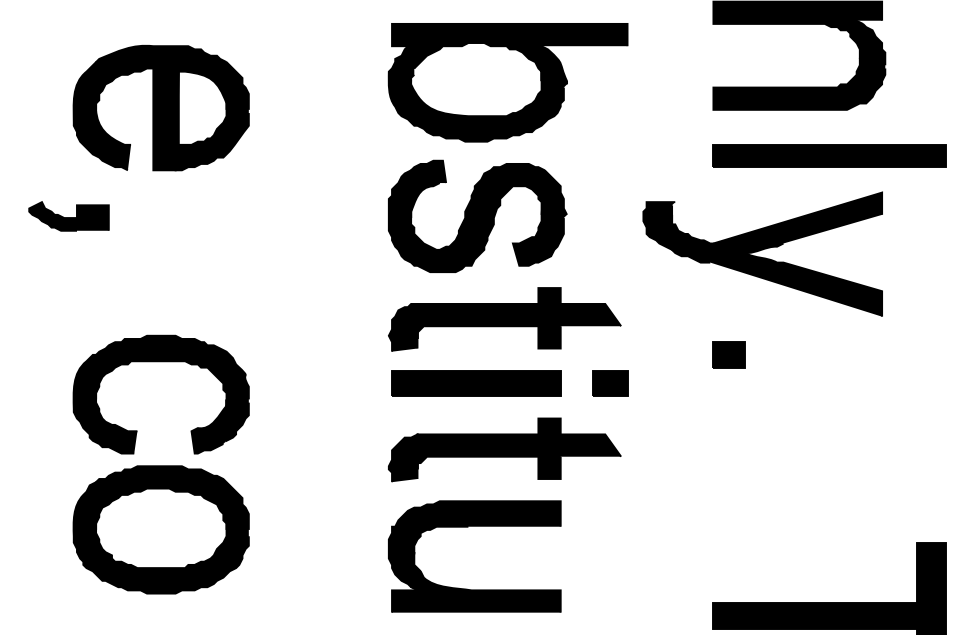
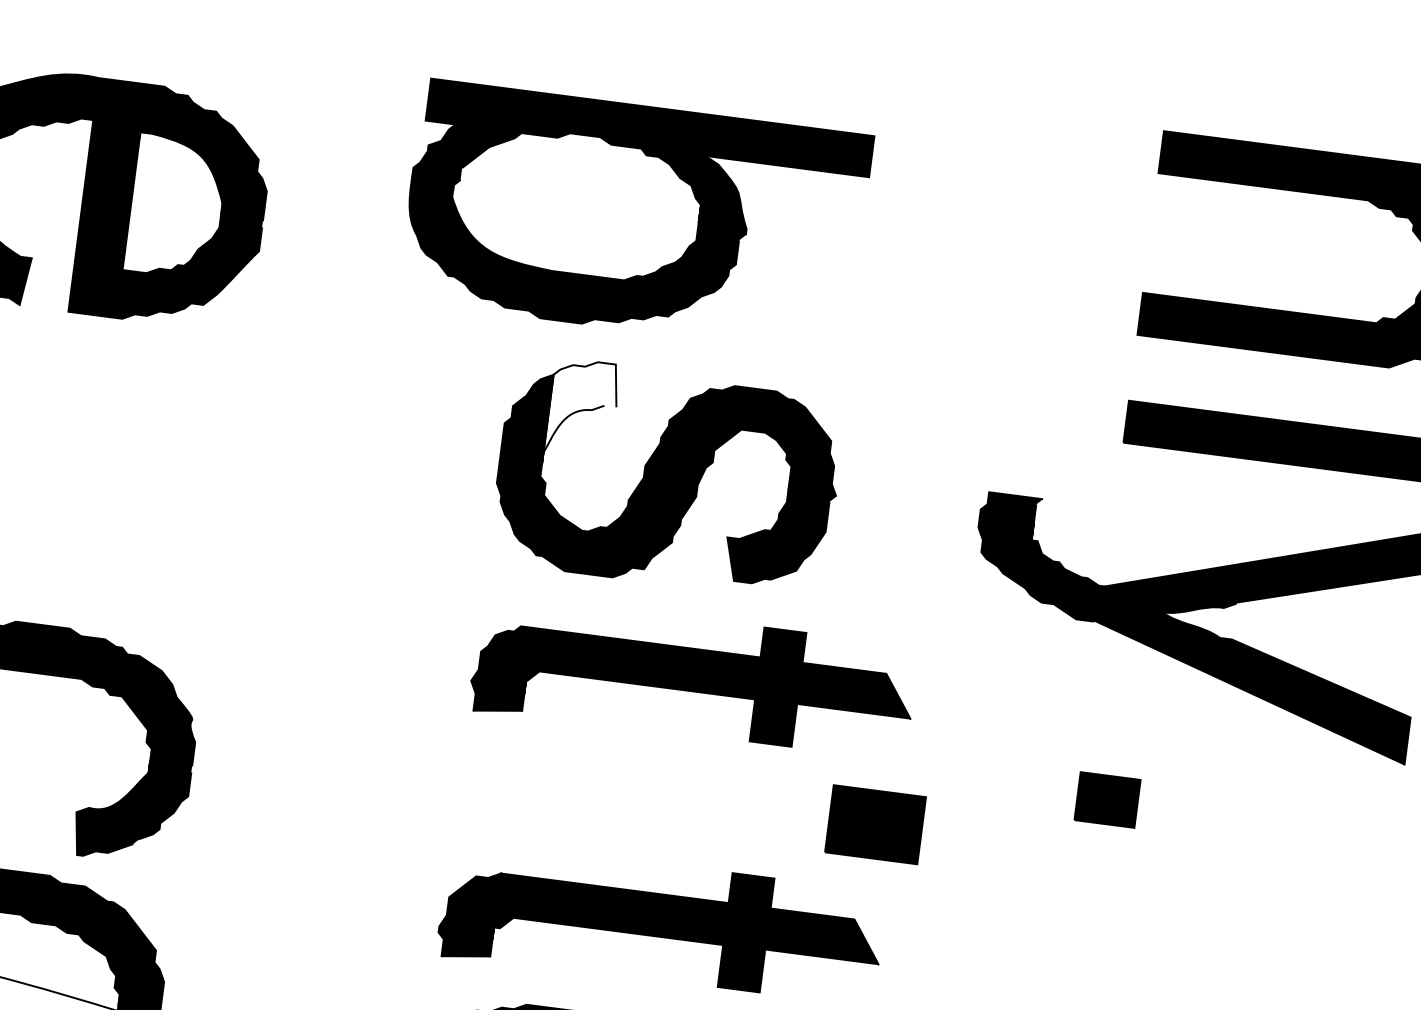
part: (507, 82) -> (634, 217), moved
fill: (428, 189) -> (581, 415), removed
part: (476, 383) -> (624, 792), removed
part: (610, 383) -> (876, 824), size x1.4

